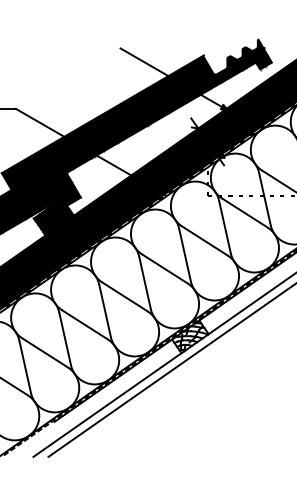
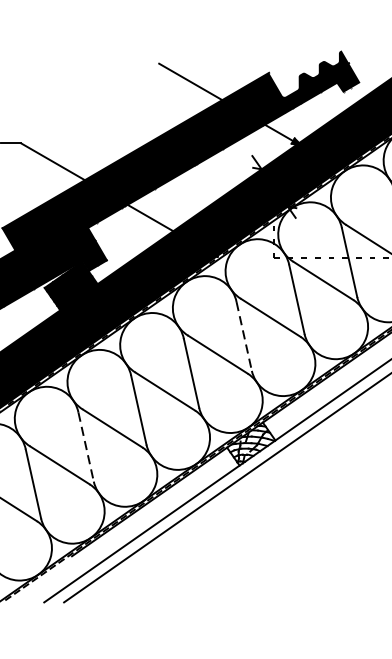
line: (185, 255) -> (244, 336), solid -> dashed
line: (65, 339) -> (86, 447), solid -> dashed

